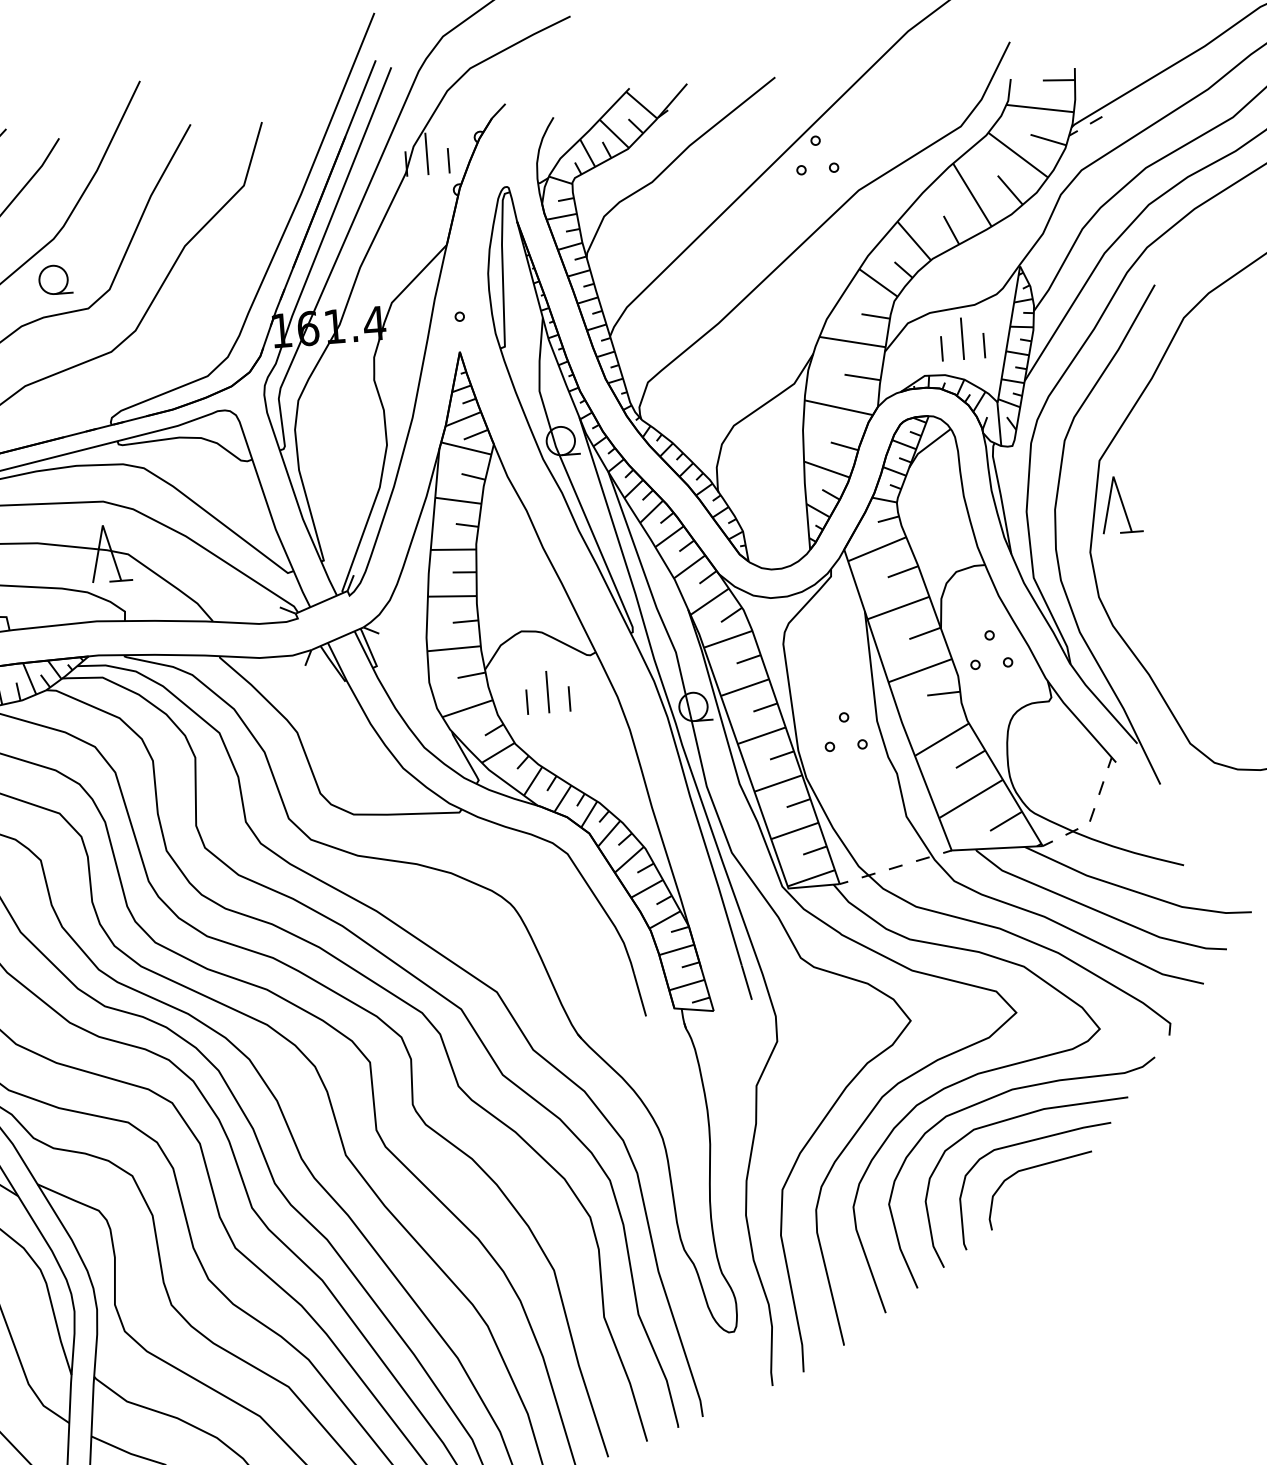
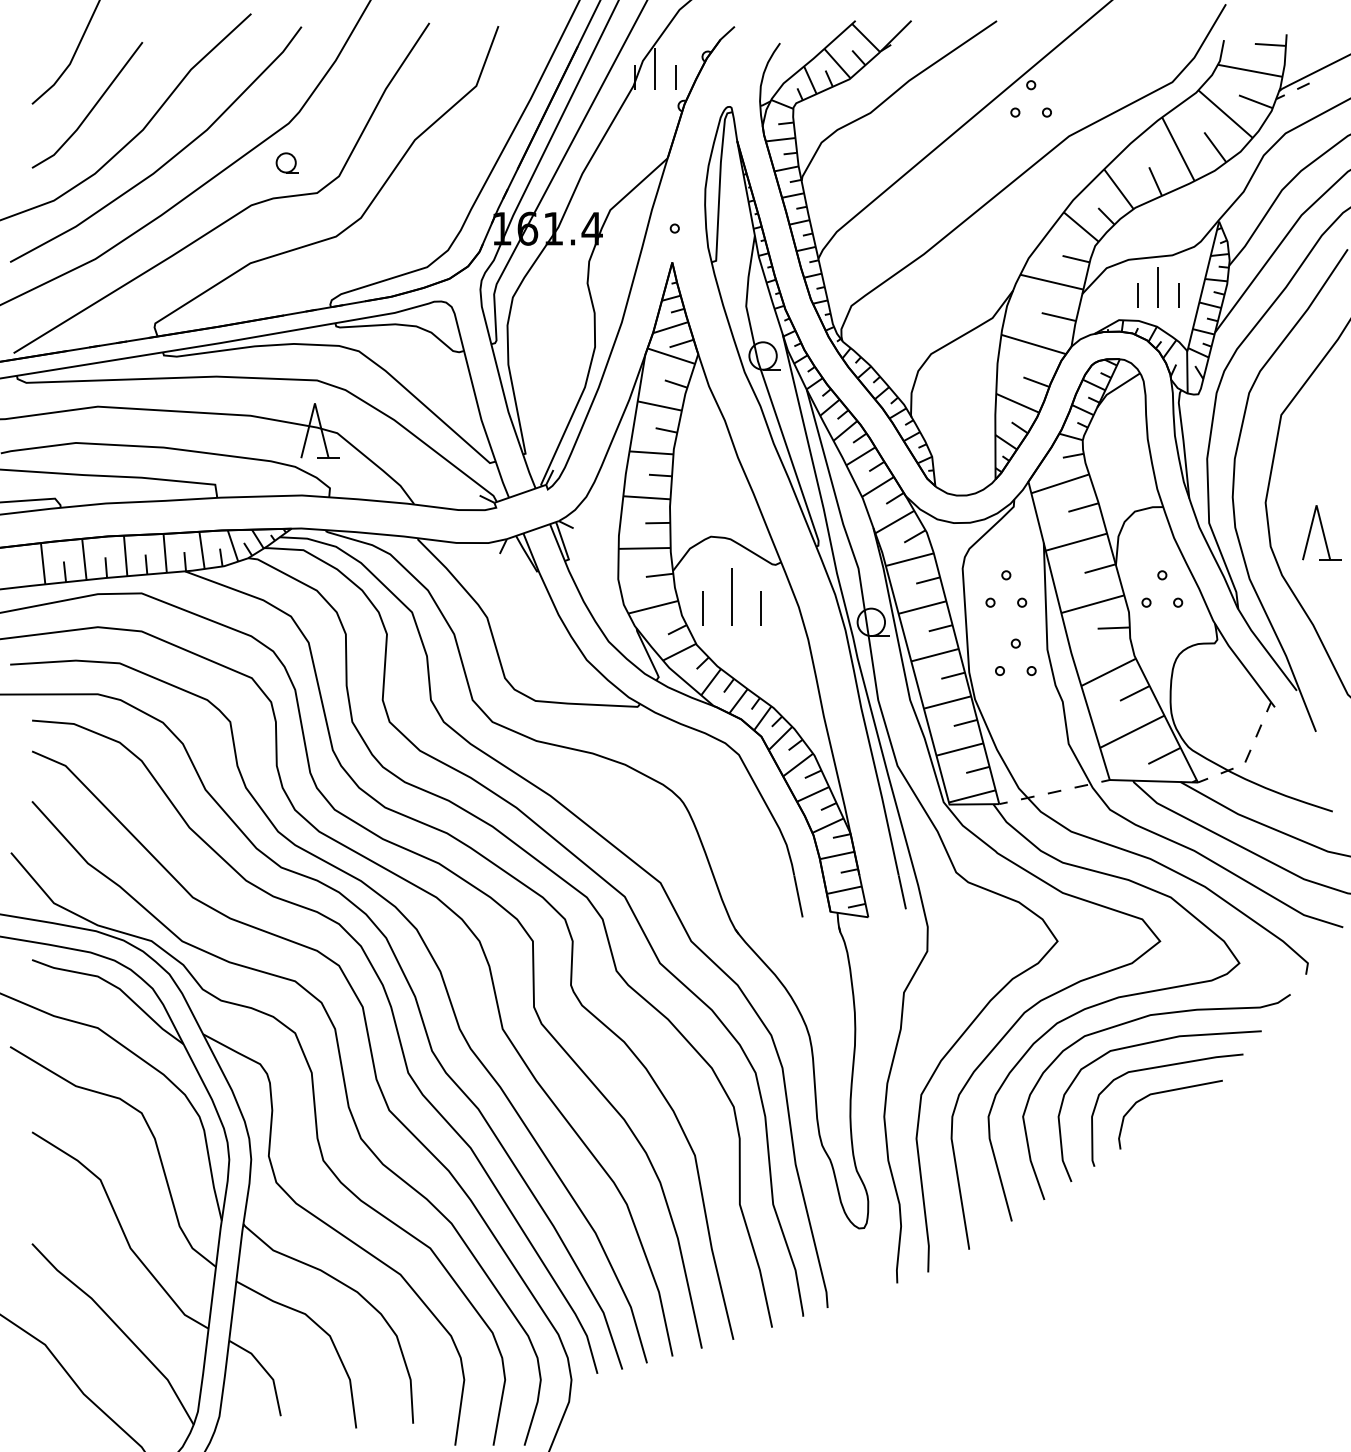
part: (55, 279) -> (287, 162), size x0.7
part: (1120, 504) -> (1321, 532), moved
part: (829, 653) -> (1006, 580), added
part: (547, 692) -> (731, 597), size x1.4

